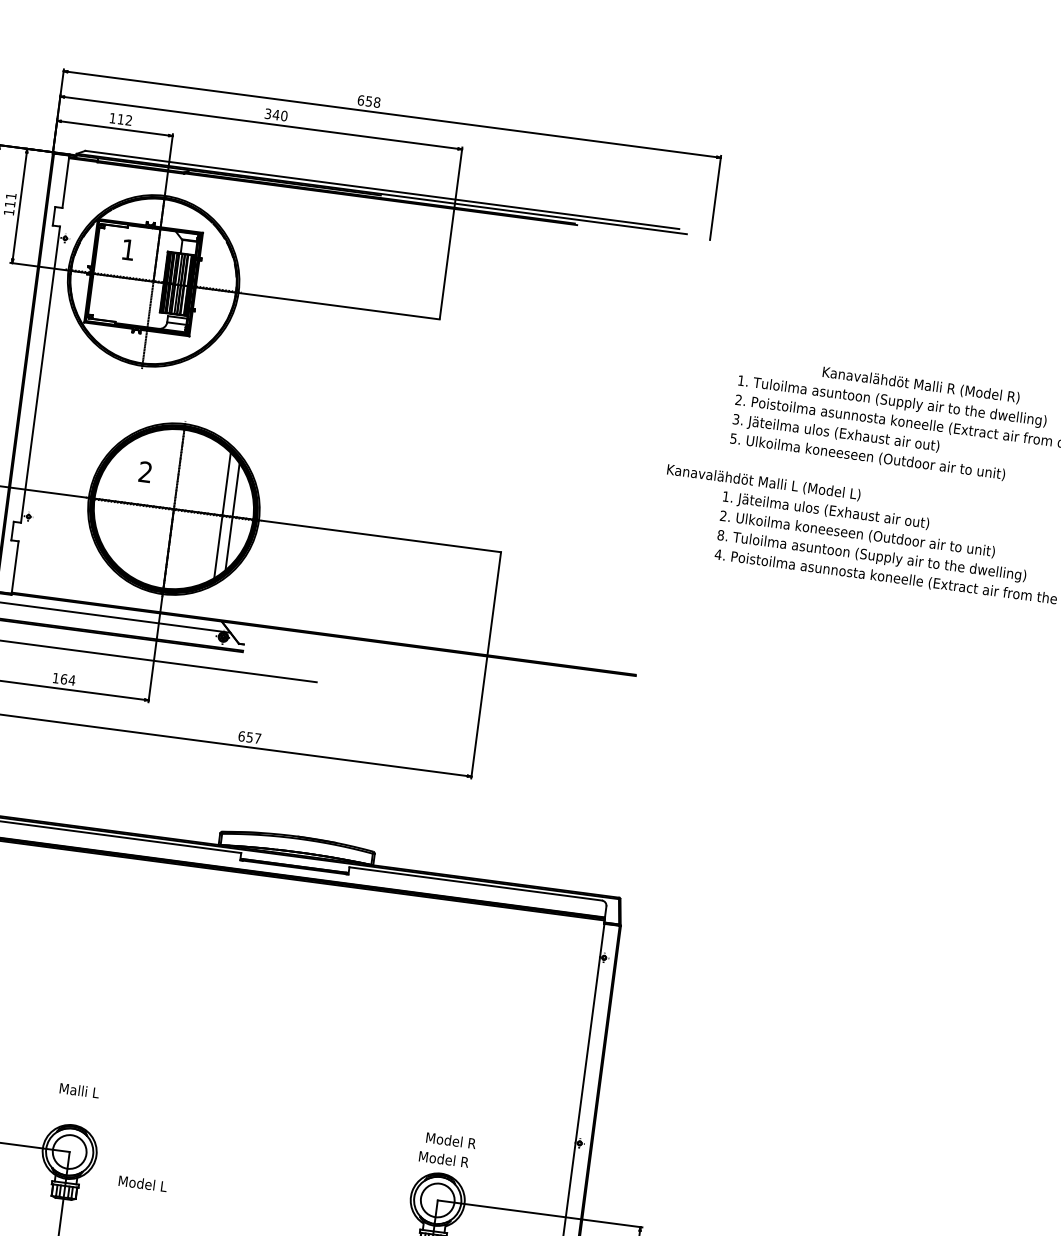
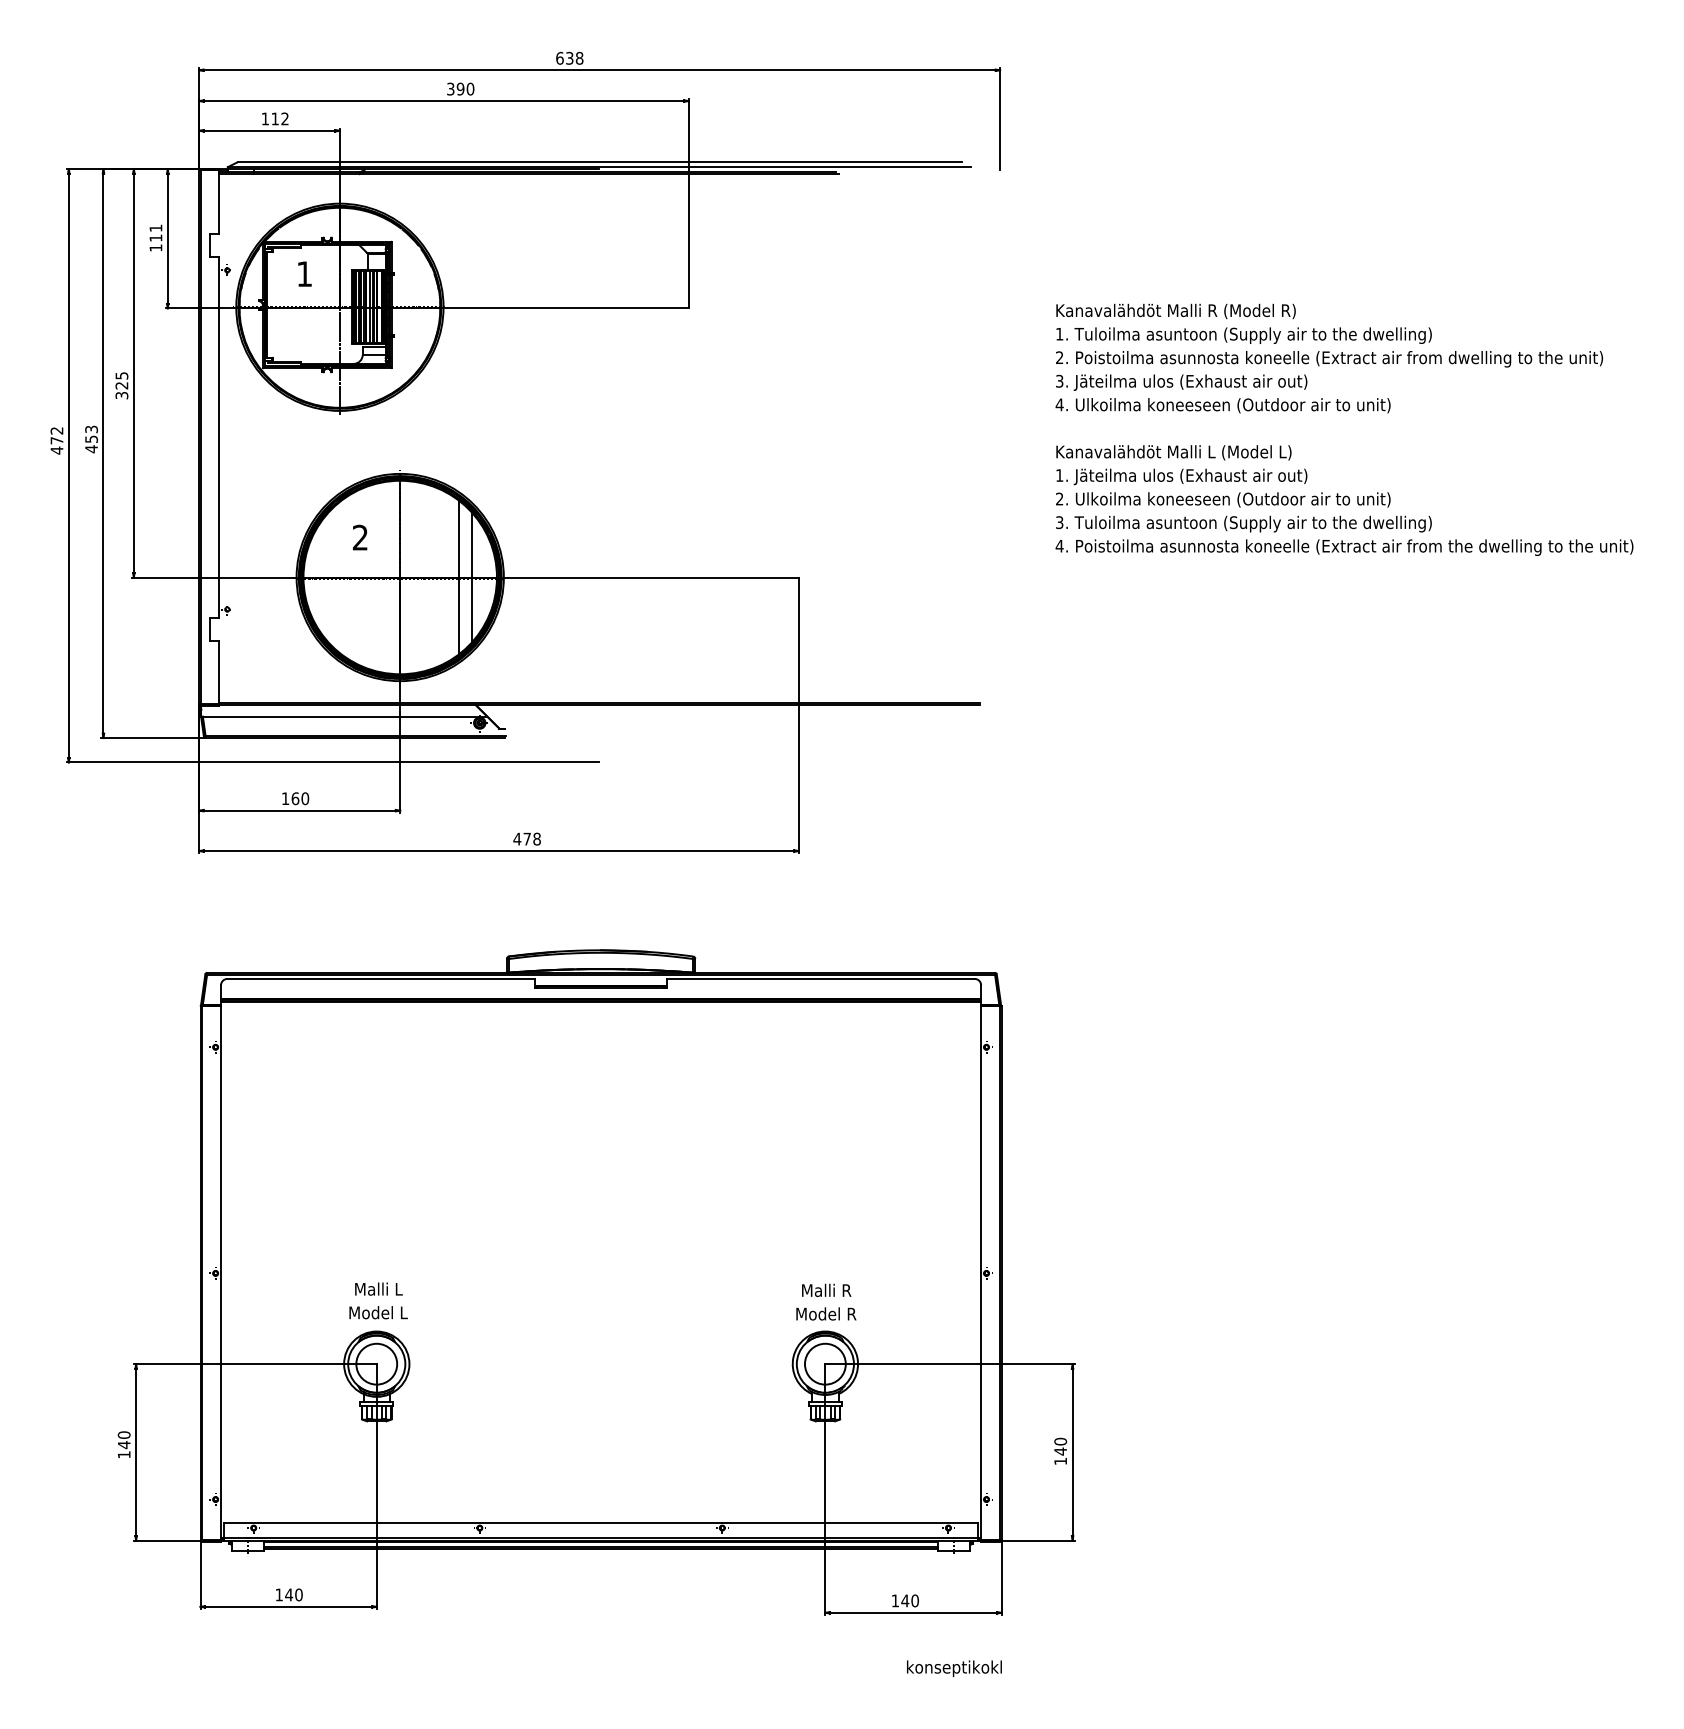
text: (368, 100) -> (569, 57), 658 -> 638
text: (276, 114) -> (460, 88), 340 -> 390
text: (920, 385) -> (1175, 311), moved
text: (733, 438) -> (1059, 404), 5. -> 4.
text: (763, 482) -> (1173, 452), moved
text: (720, 535) -> (1059, 522), 8. -> 3.
text: (72, 680) -> (305, 798), 164 -> 160
text: (249, 736) -> (526, 838), 657 -> 478
text: (456, 1140) -> (838, 1289), Model R -> Malli R
text: (142, 1183) -> (378, 1312), moved

